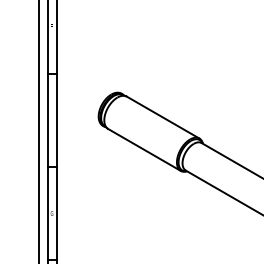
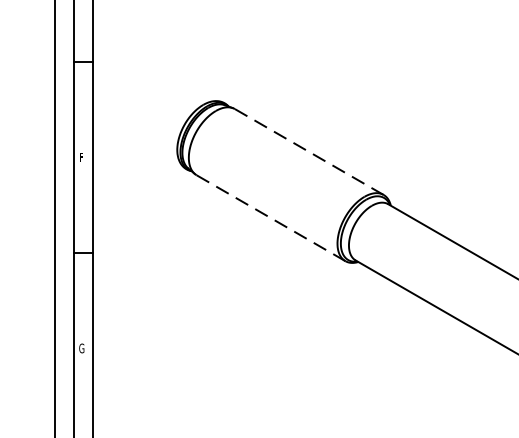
line: (163, 117) -> (309, 151), solid -> dashed
line: (144, 149) -> (271, 217), solid -> dashed

